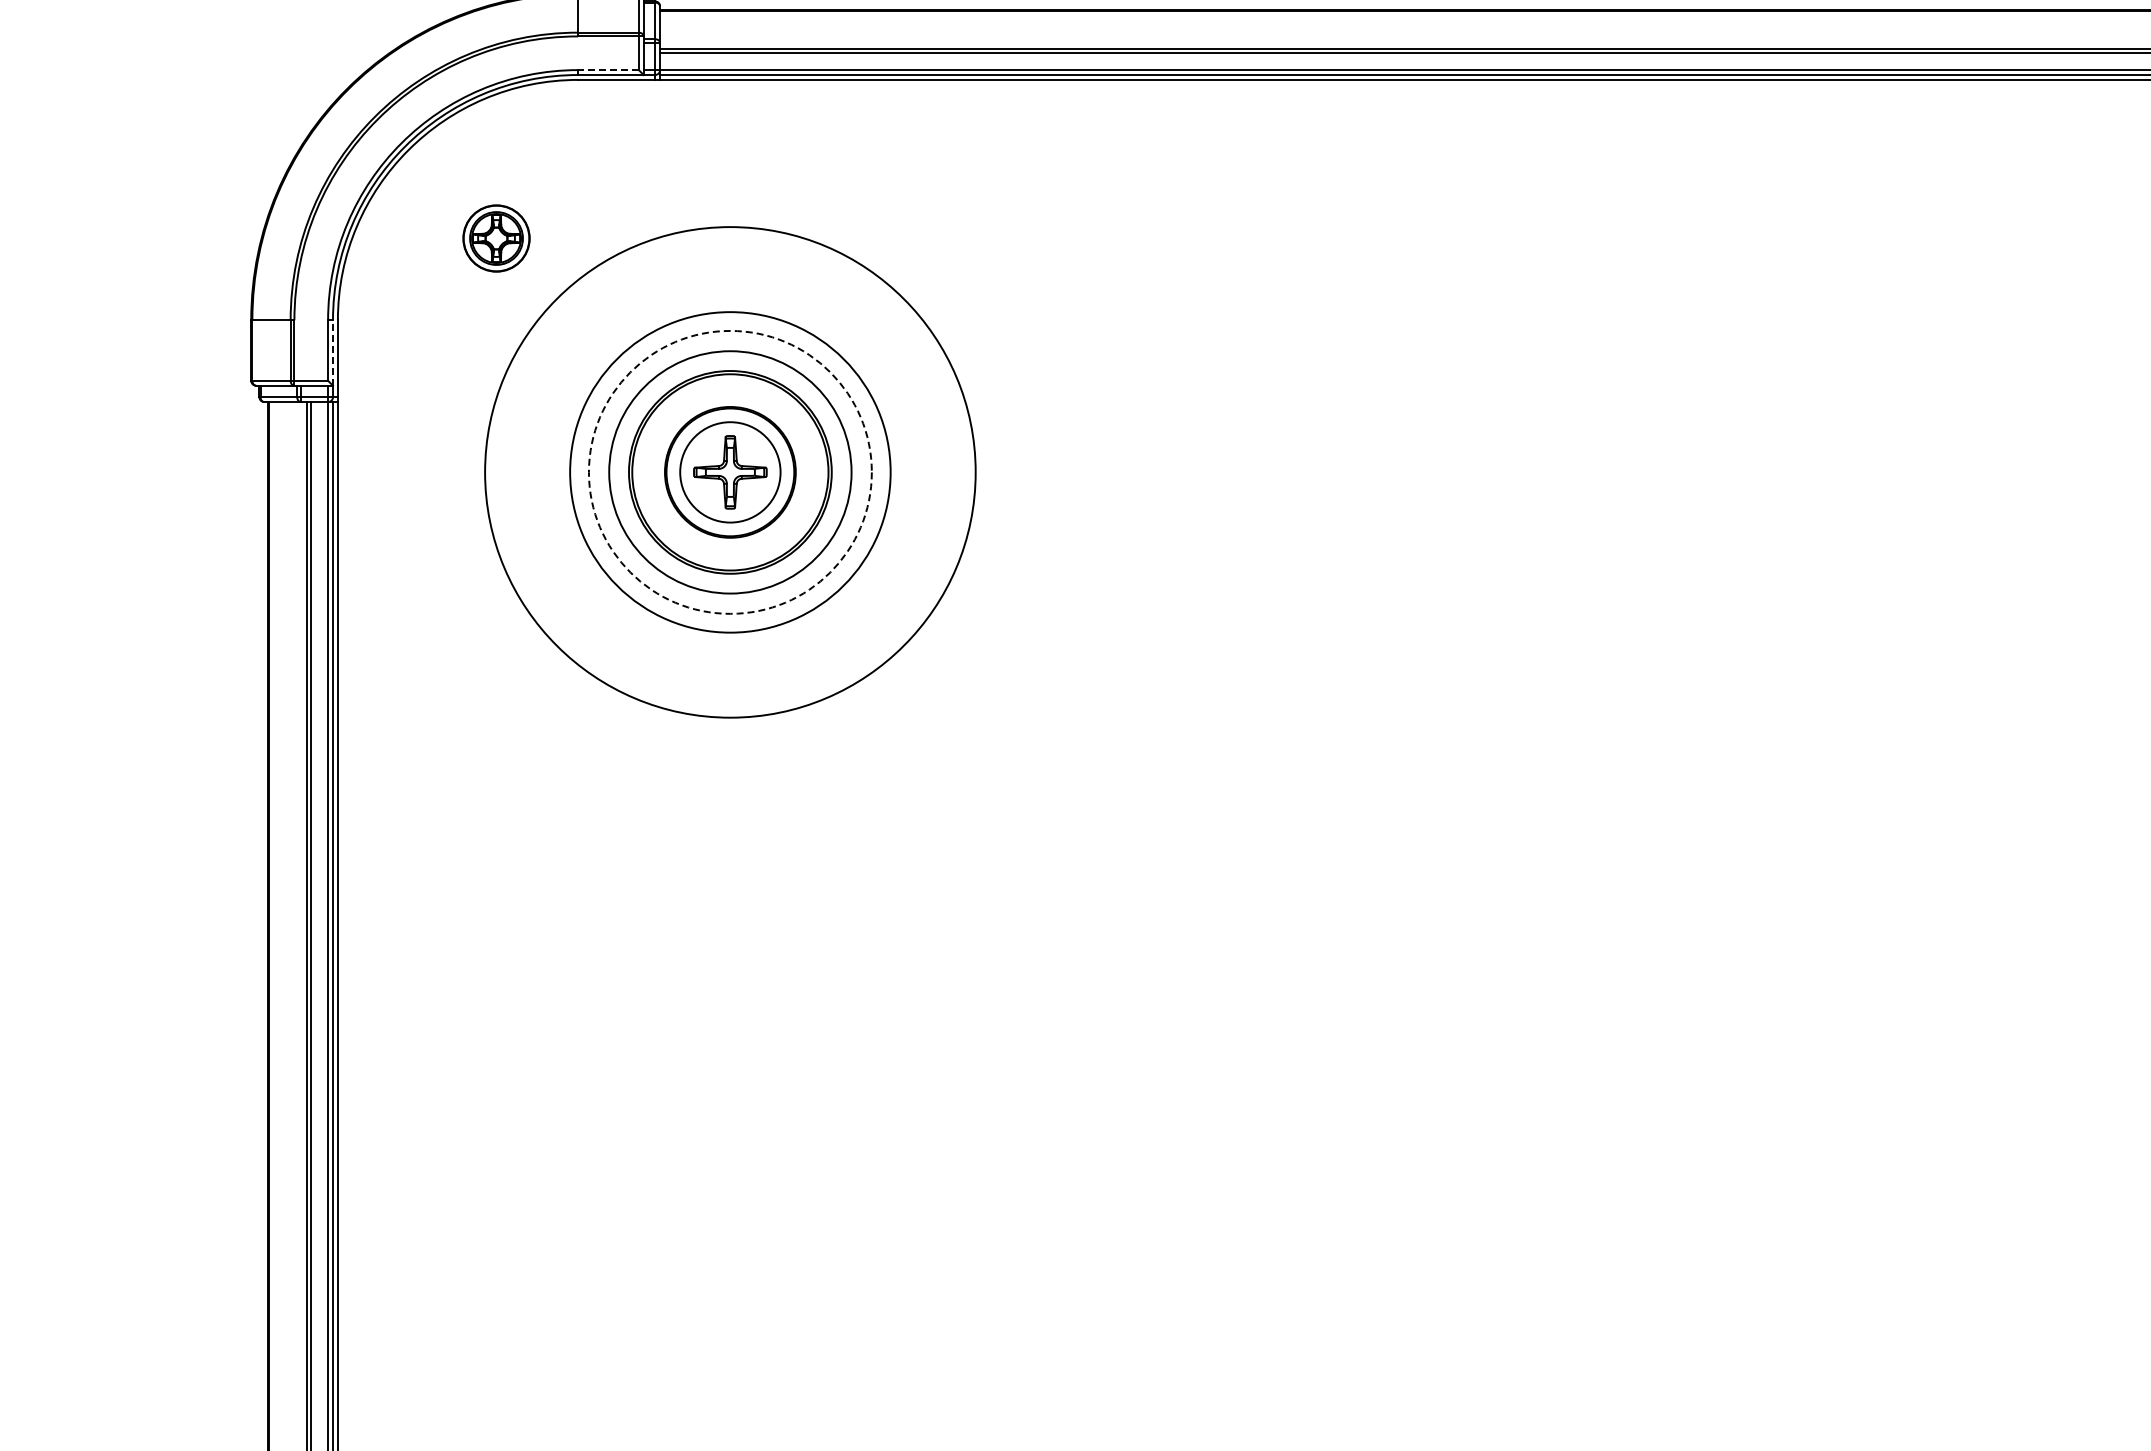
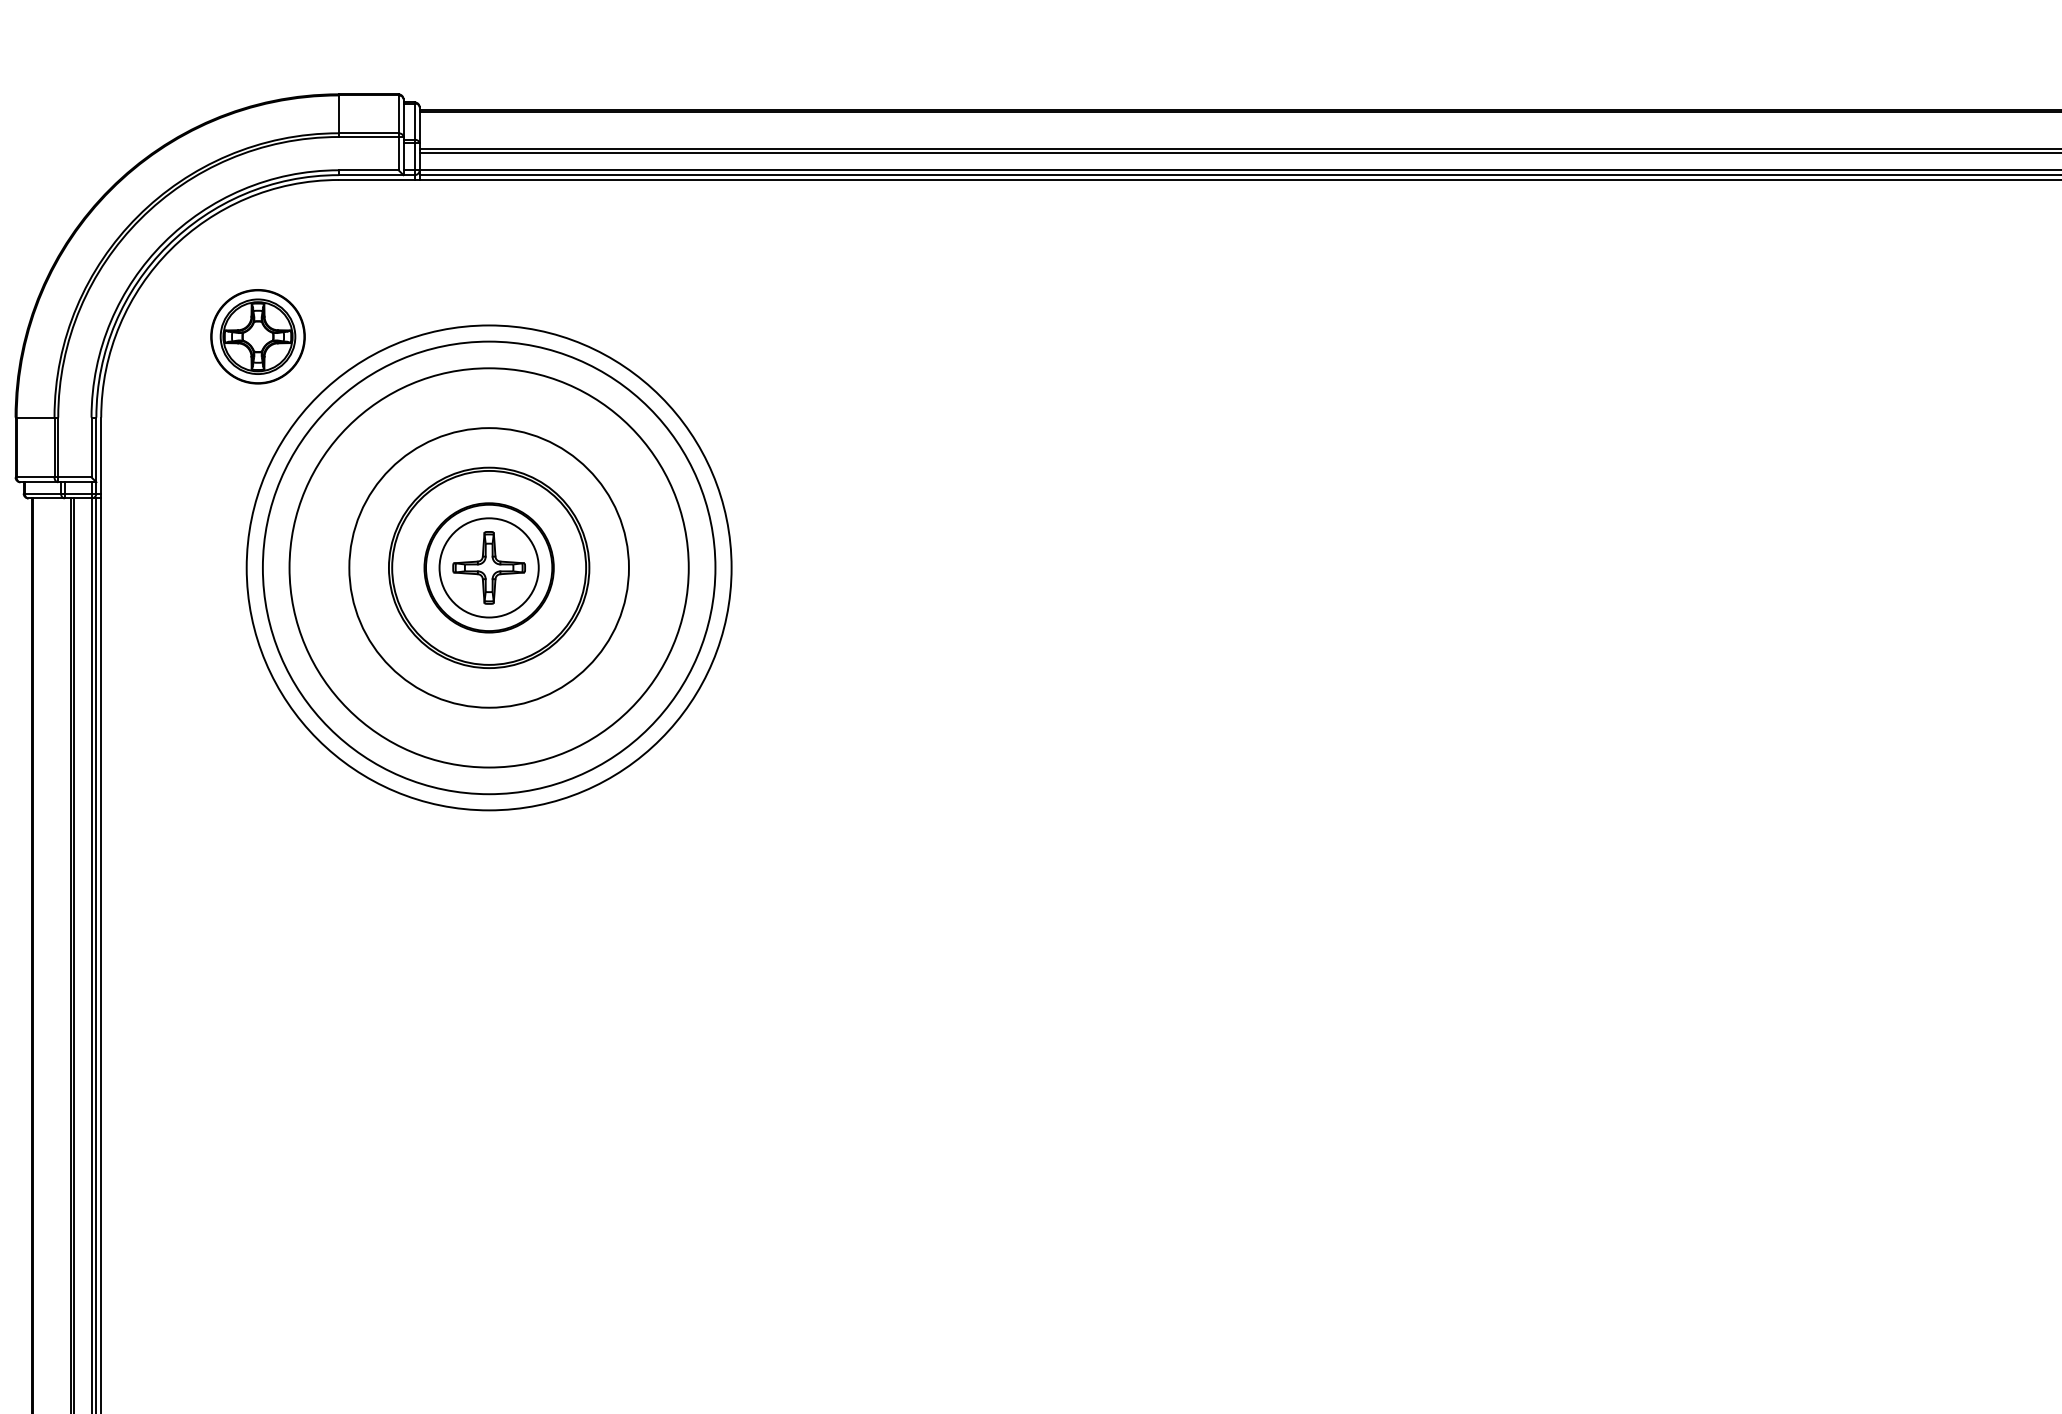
line: (608, 70) -> (368, 170), dashed -> solid
part: (496, 238) -> (257, 336), size x1.43
line: (333, 353) -> (96, 450), dashed -> solid
circle: (729, 471) -> (488, 567), dashed -> solid
circle: (730, 472) -> (489, 568), size x1.43
circle: (730, 472) -> (489, 568), size x1.67

